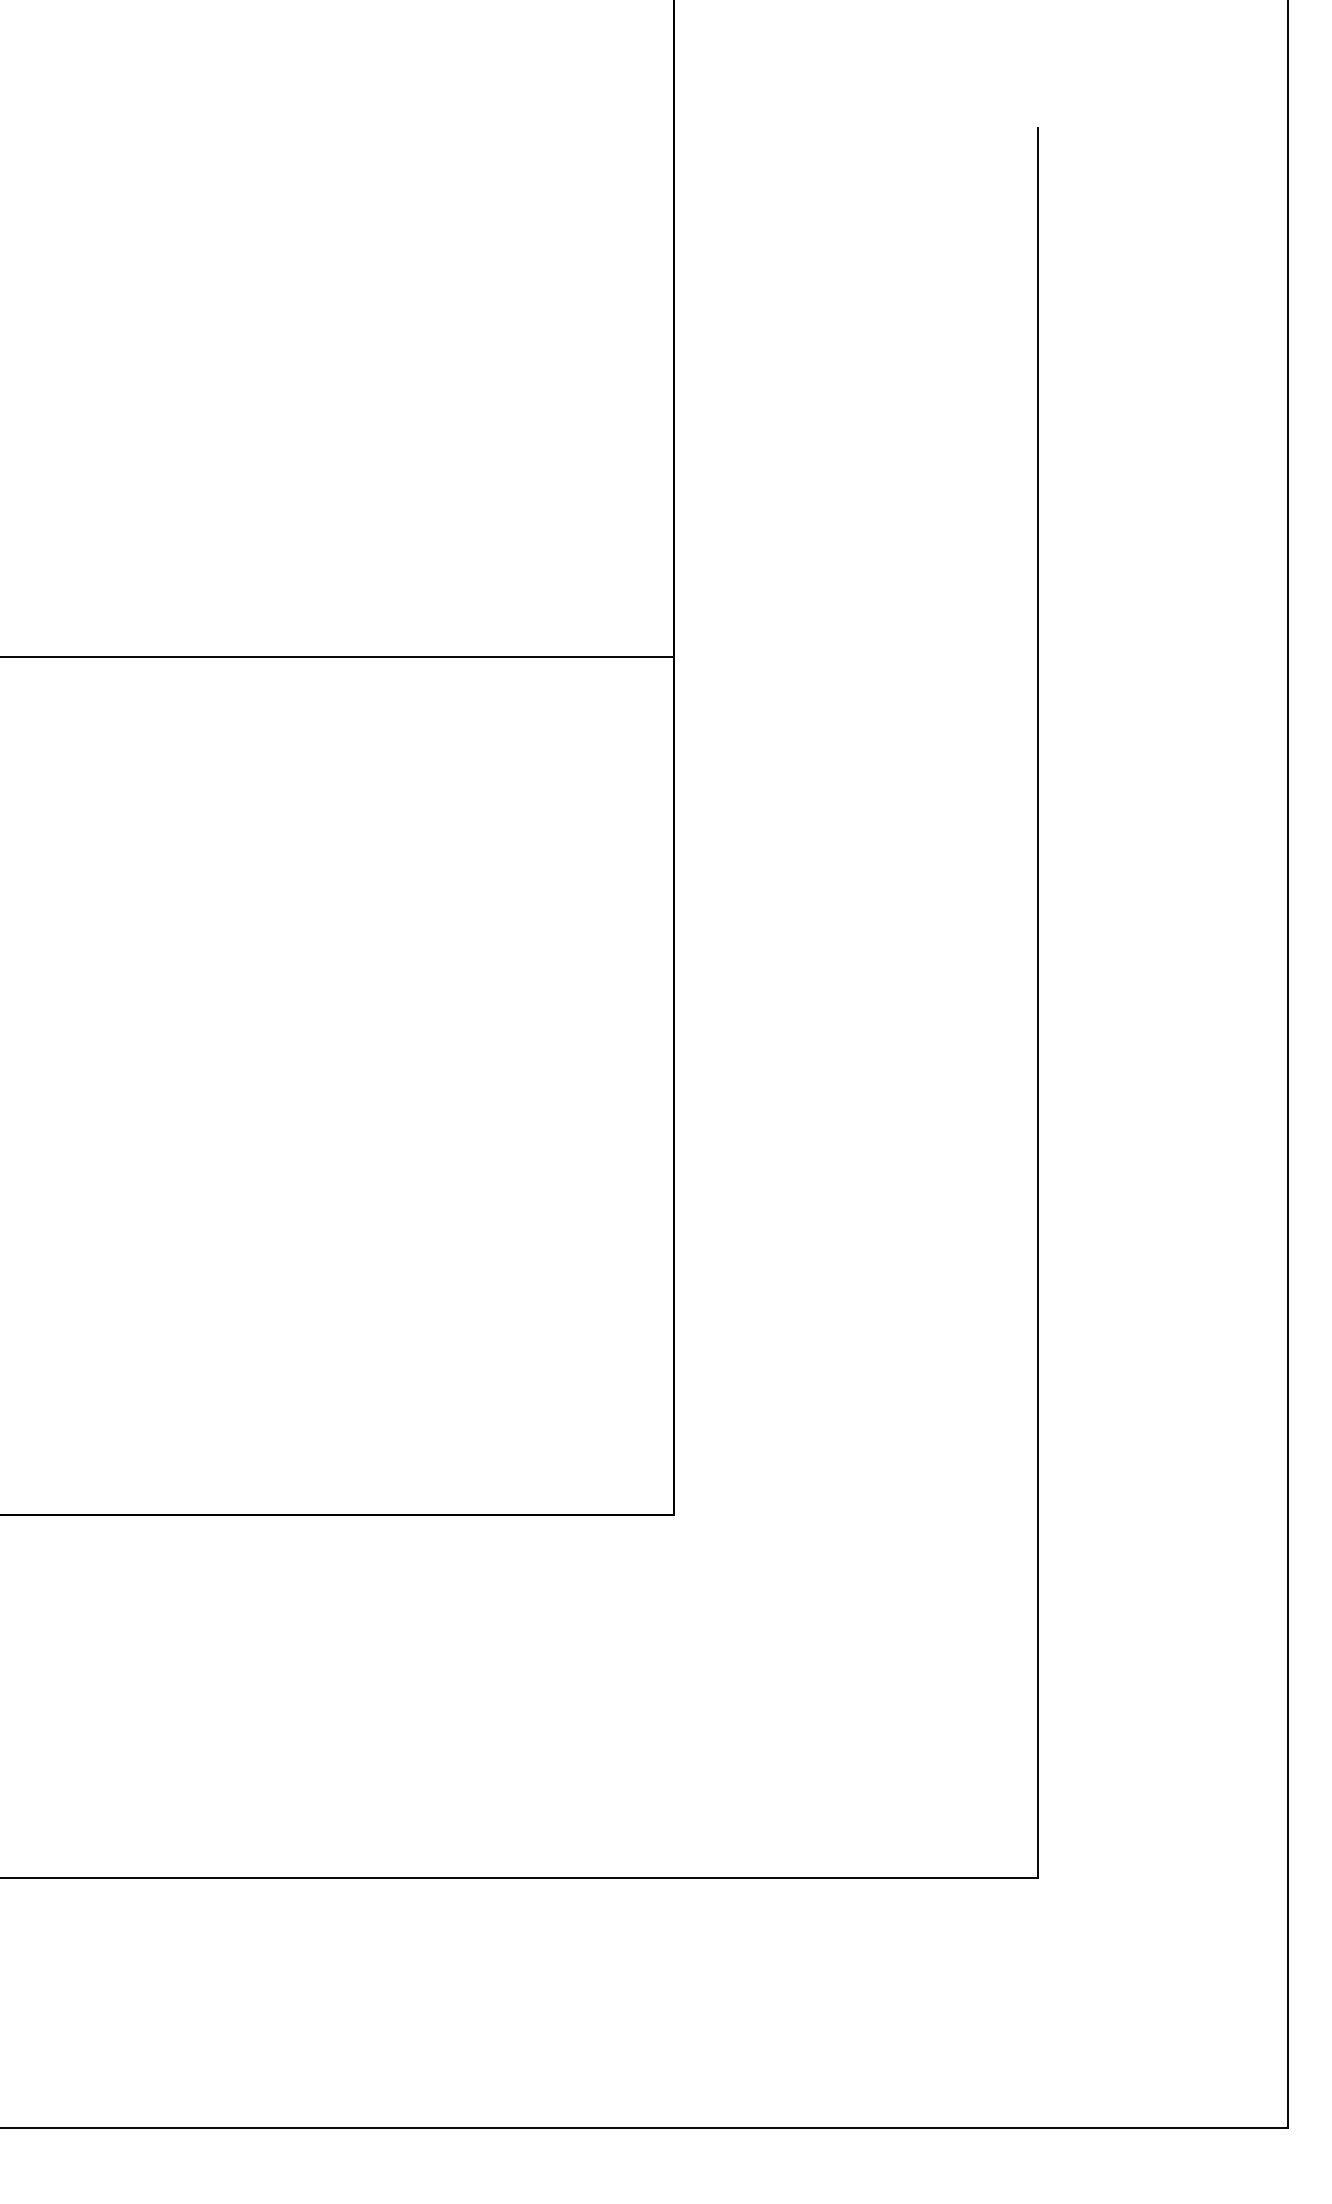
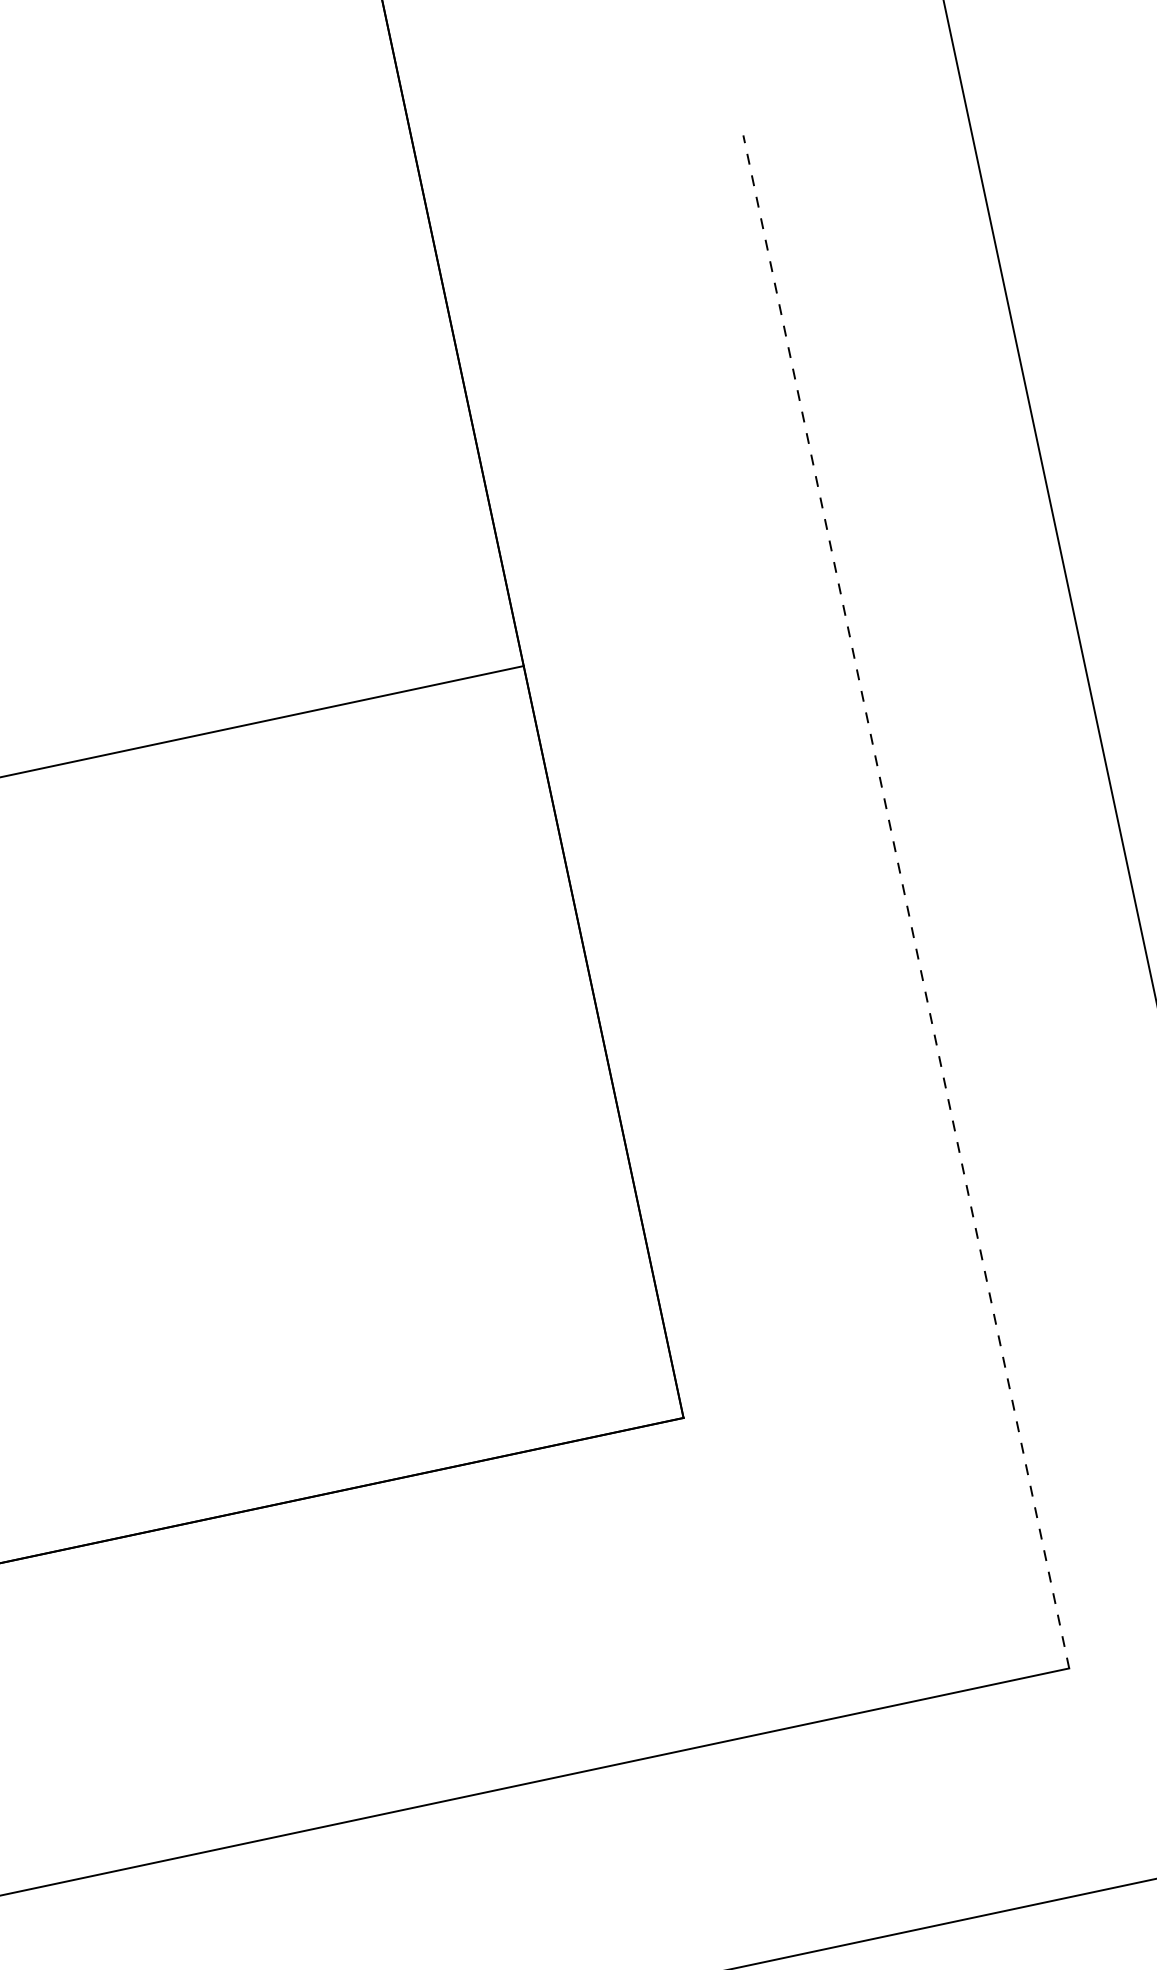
line: (1037, 1002) -> (906, 901), solid -> dashed

